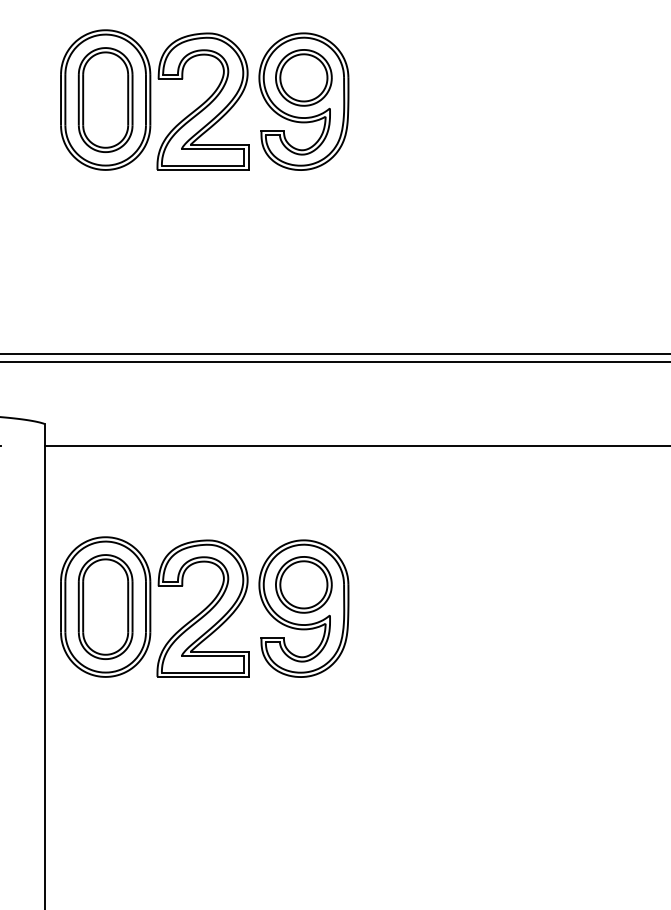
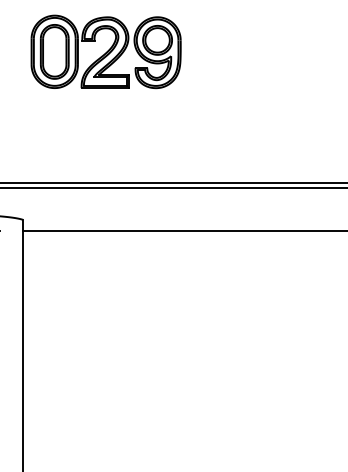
part: (203, 606) -> (105, 314), removed

